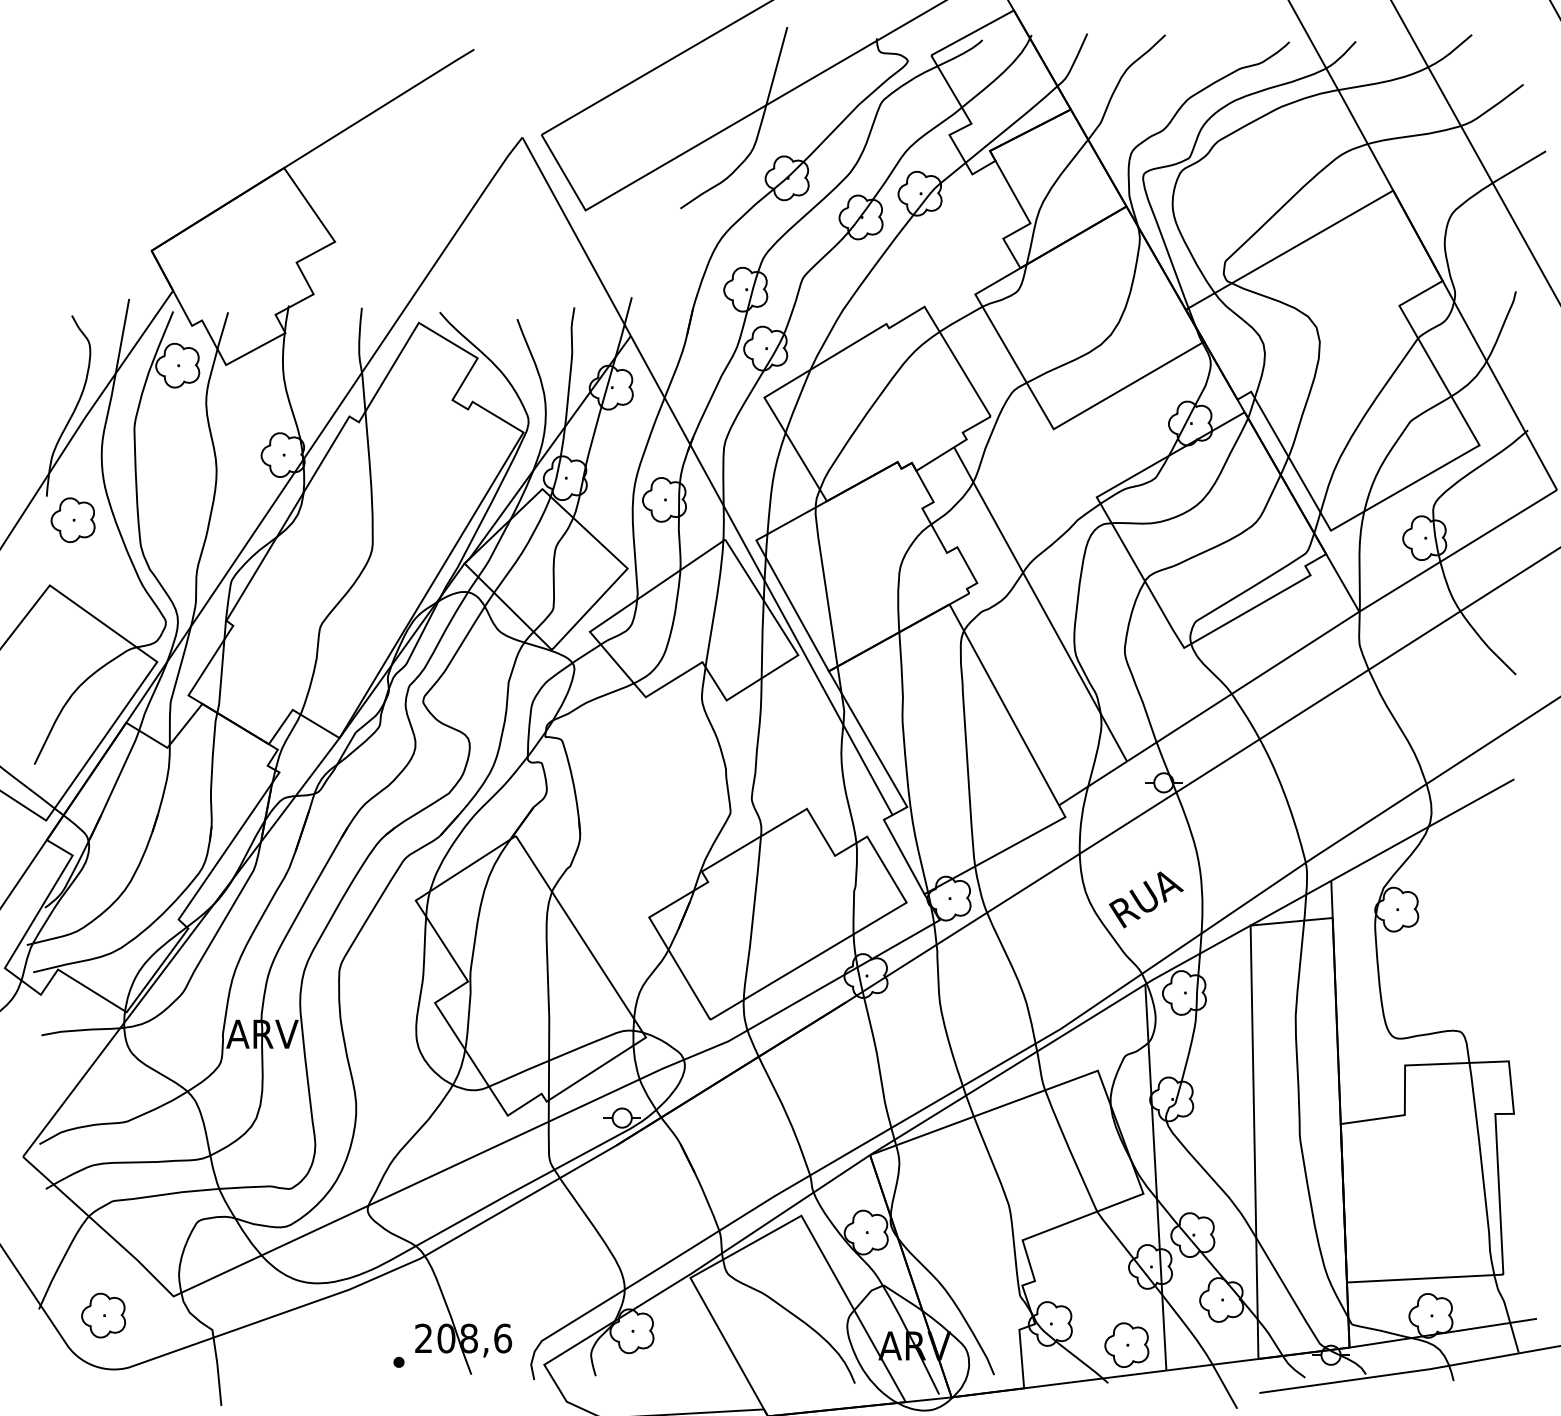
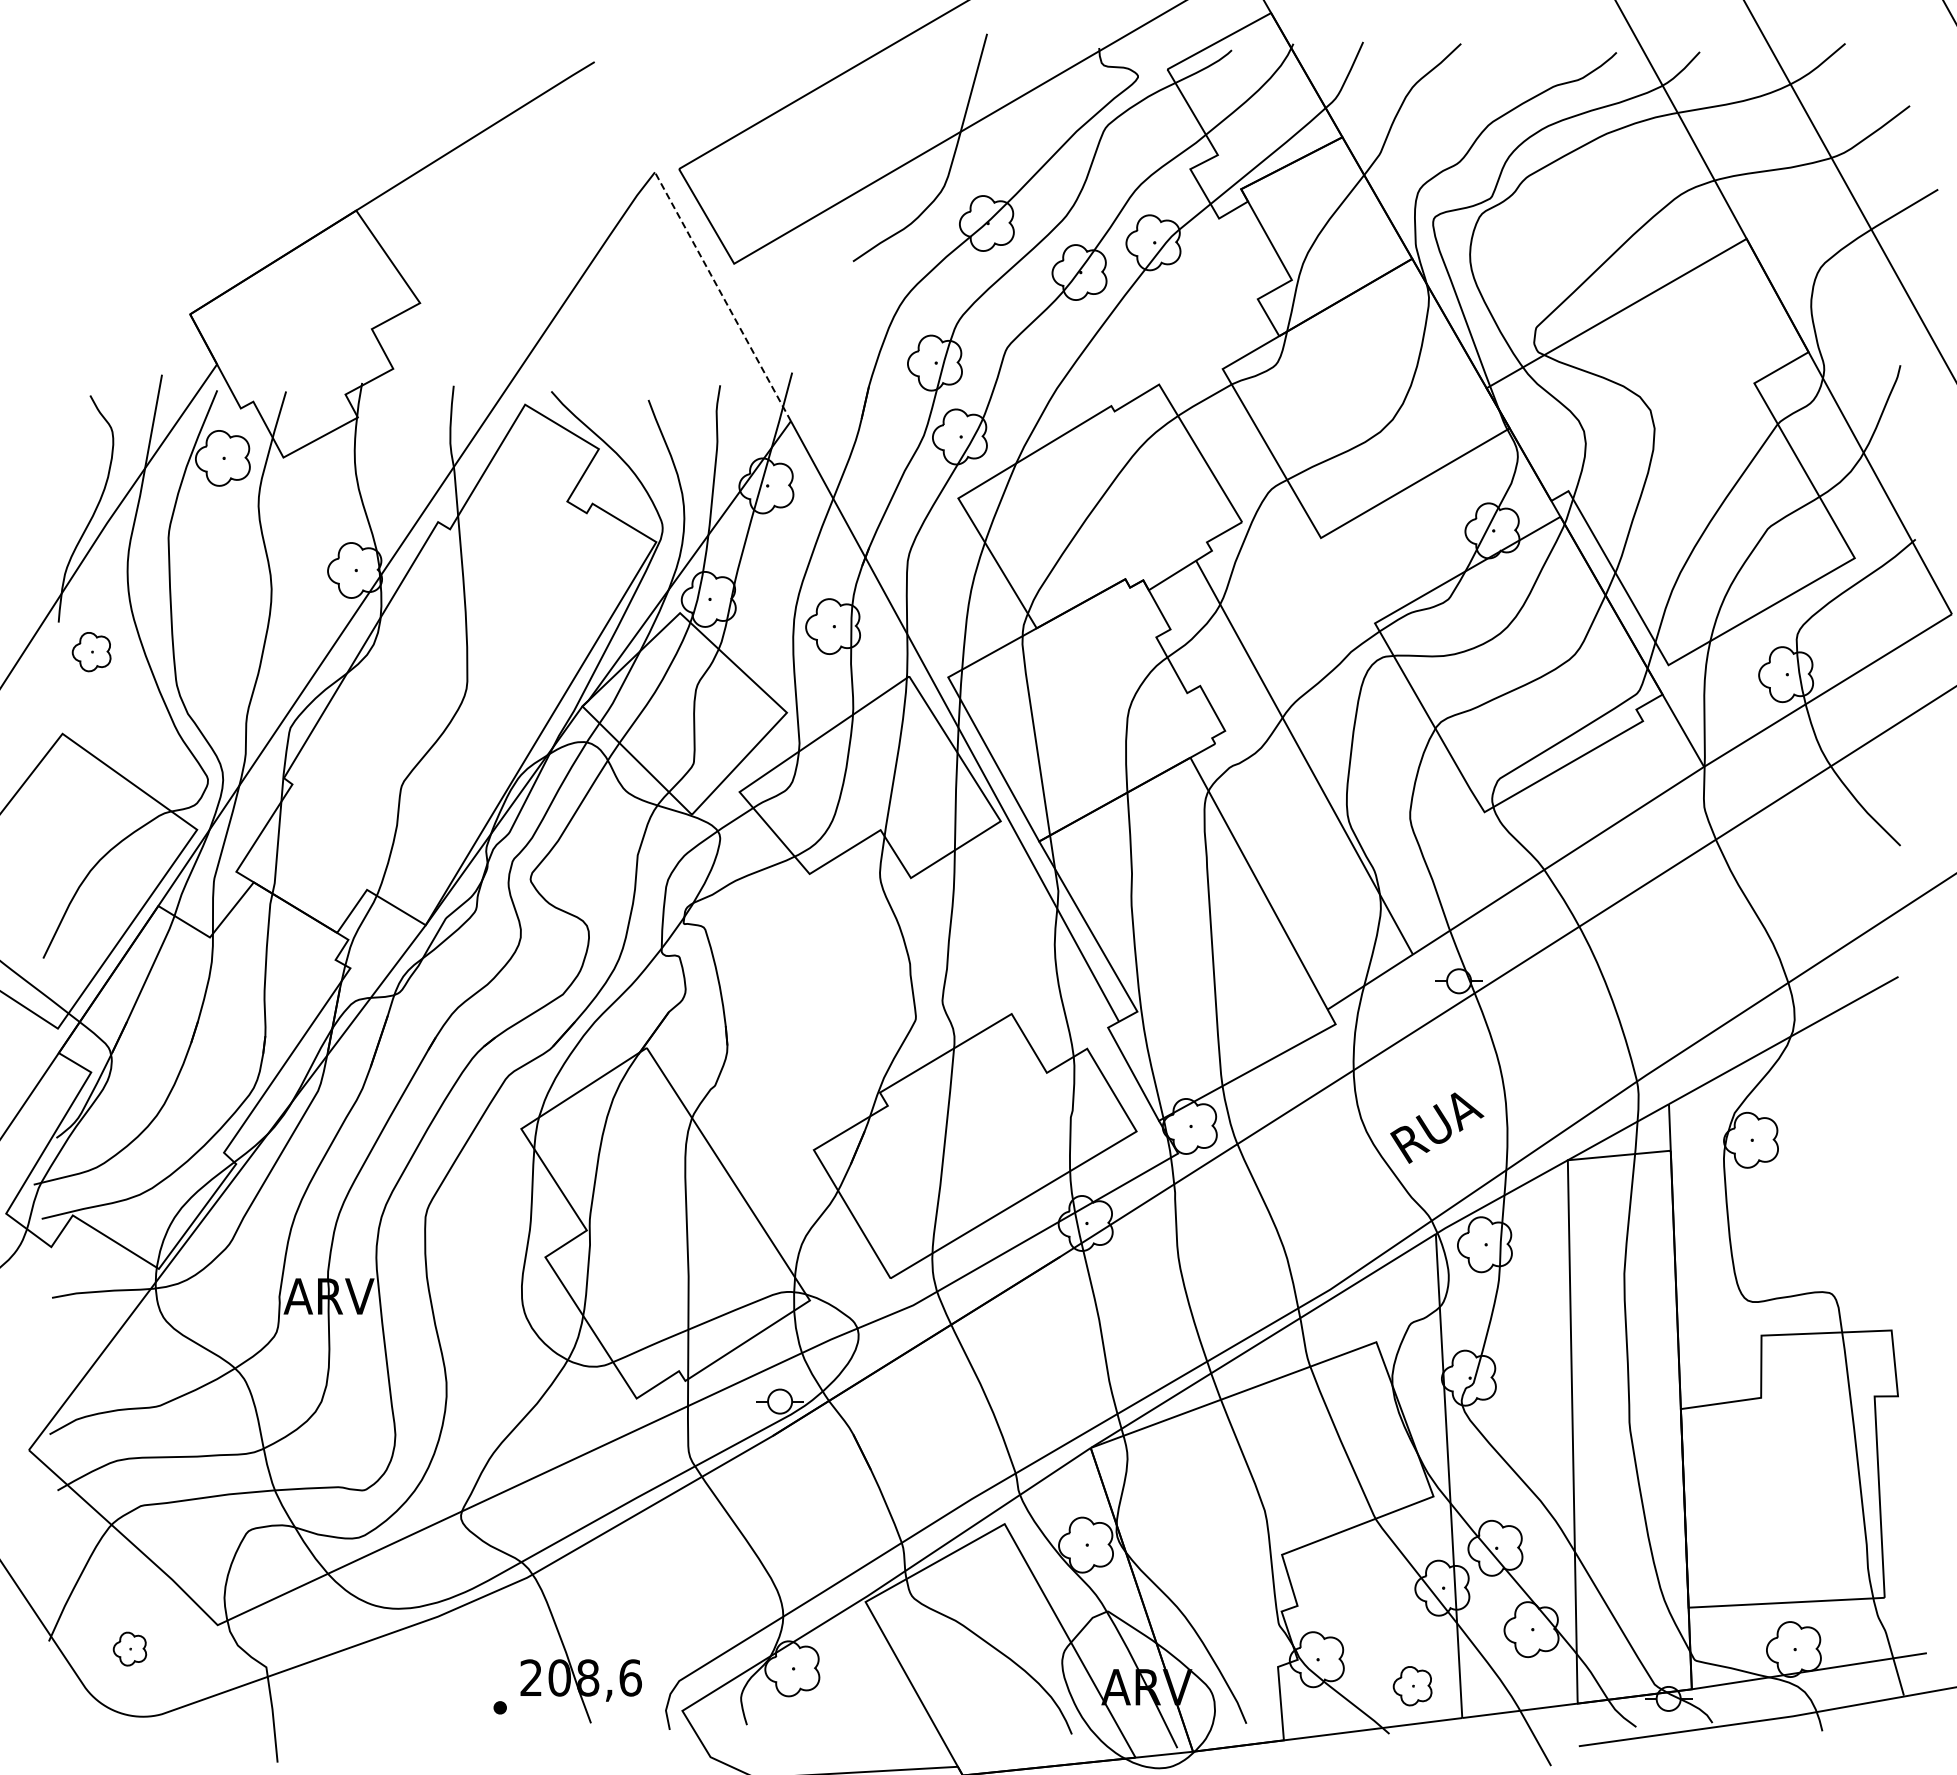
line: (576, 236) -> (722, 296), solid -> dashed
part: (72, 519) -> (91, 651), size x0.7
part: (103, 1315) -> (129, 1648), size x0.6
part: (1126, 1344) -> (1412, 1685), size x0.7

